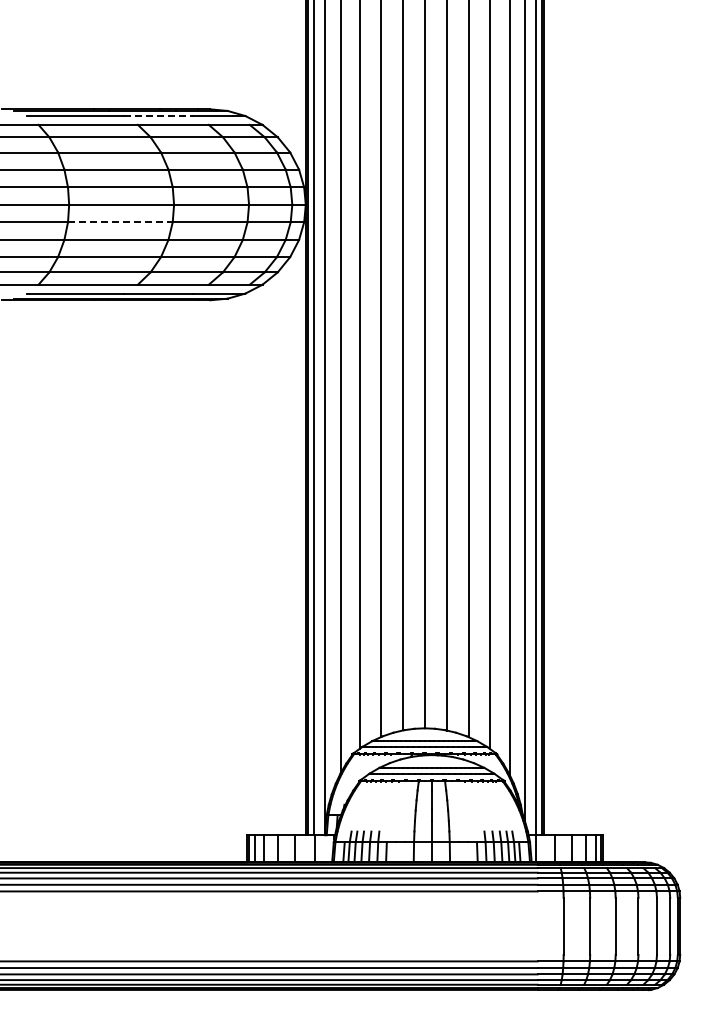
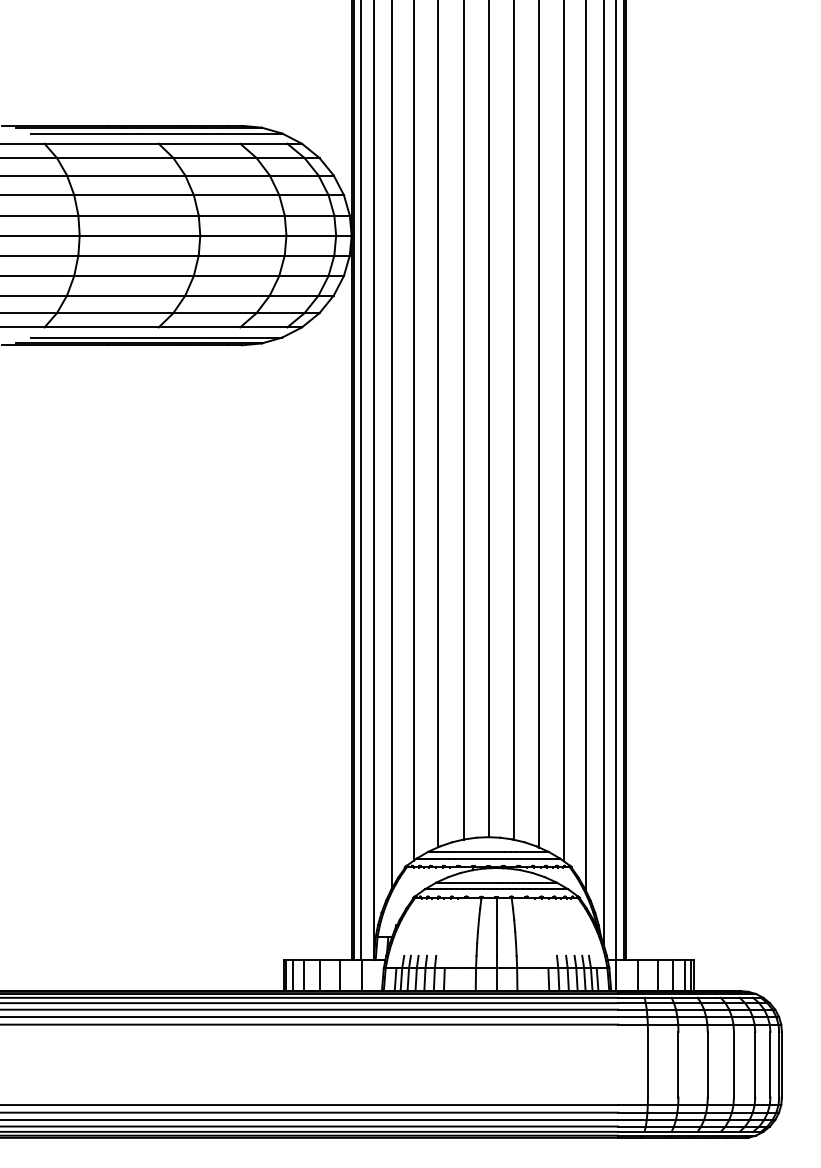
line: (158, 116) -> (182, 134), dashed -> solid
line: (120, 222) -> (138, 255), dashed -> solid

